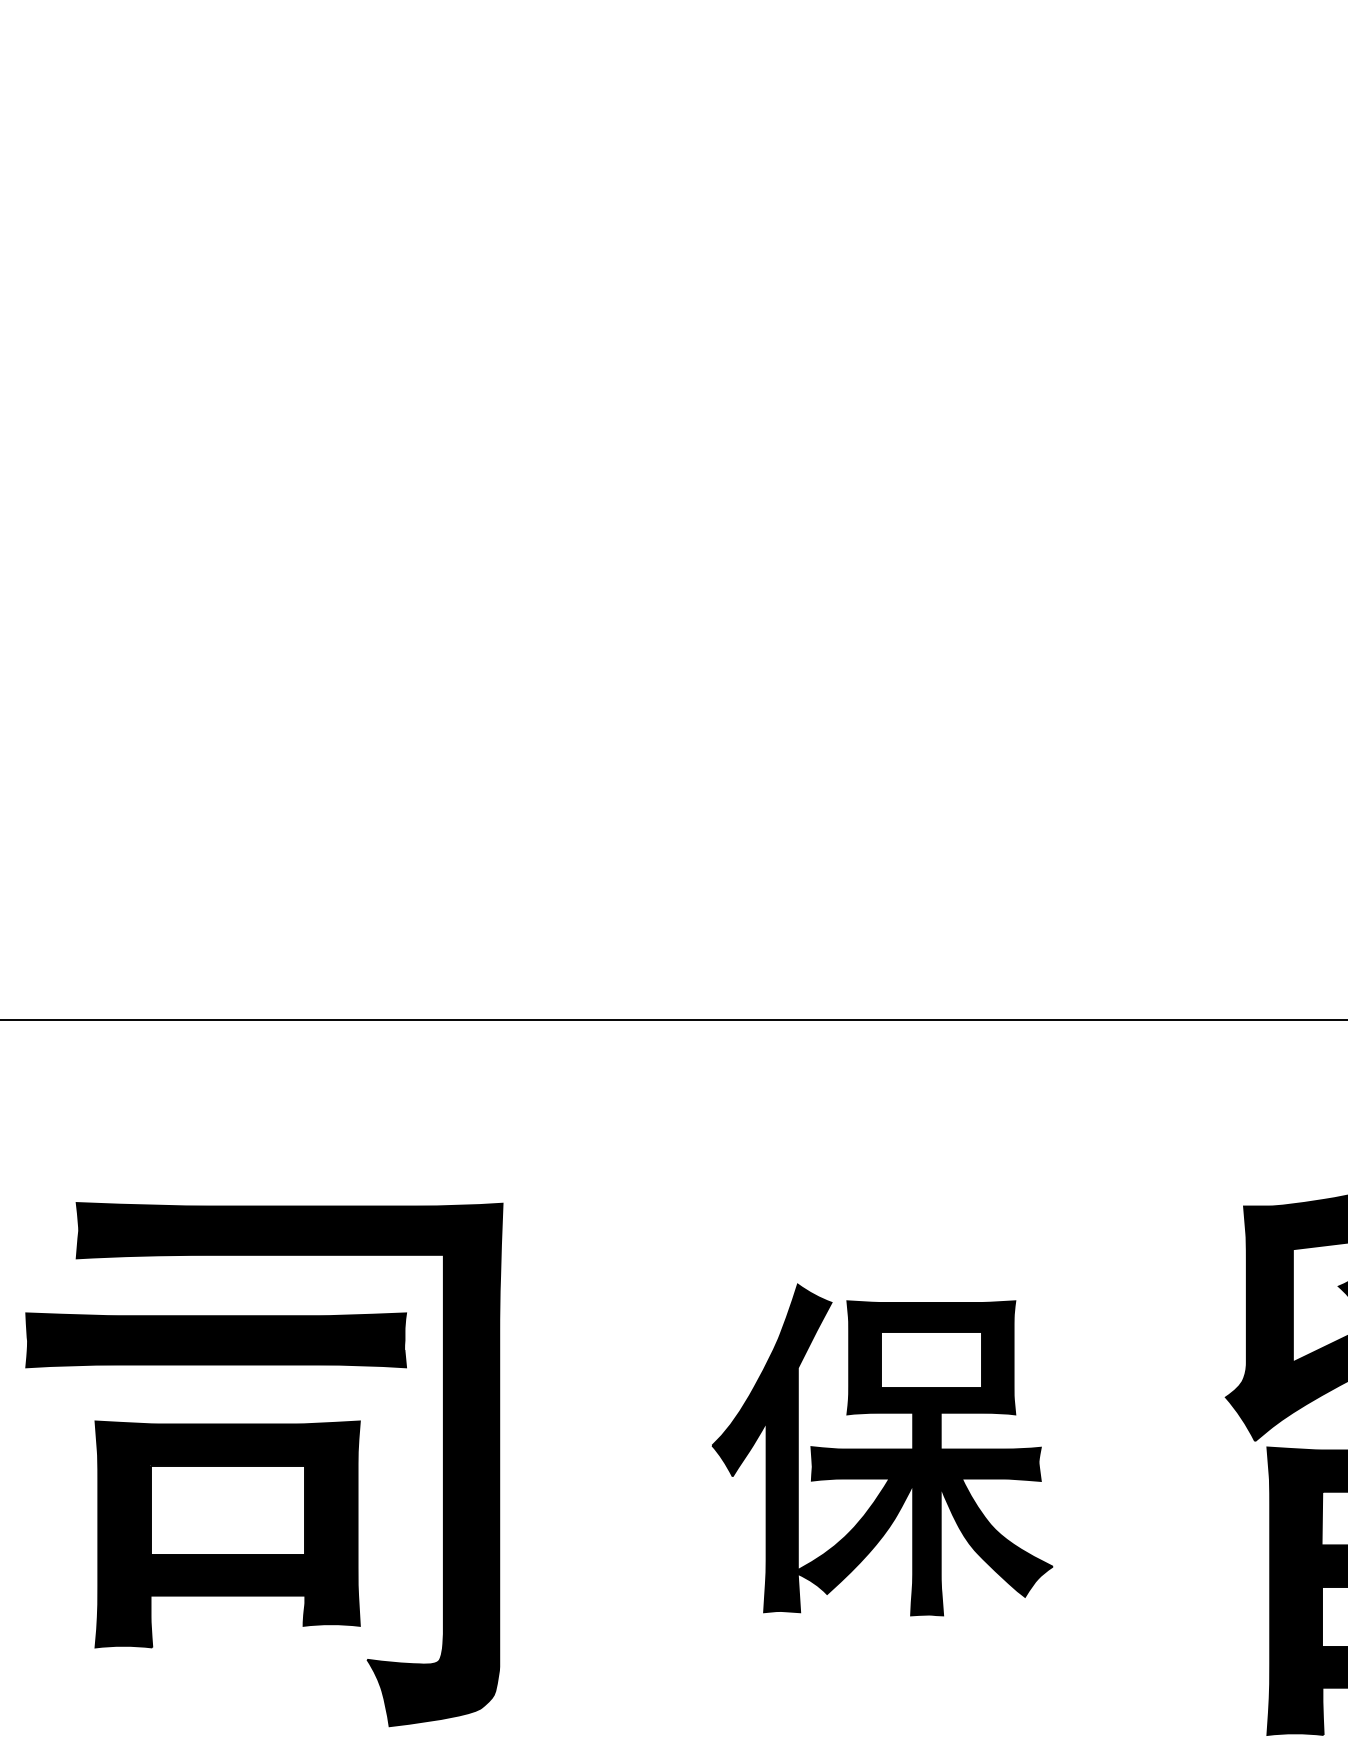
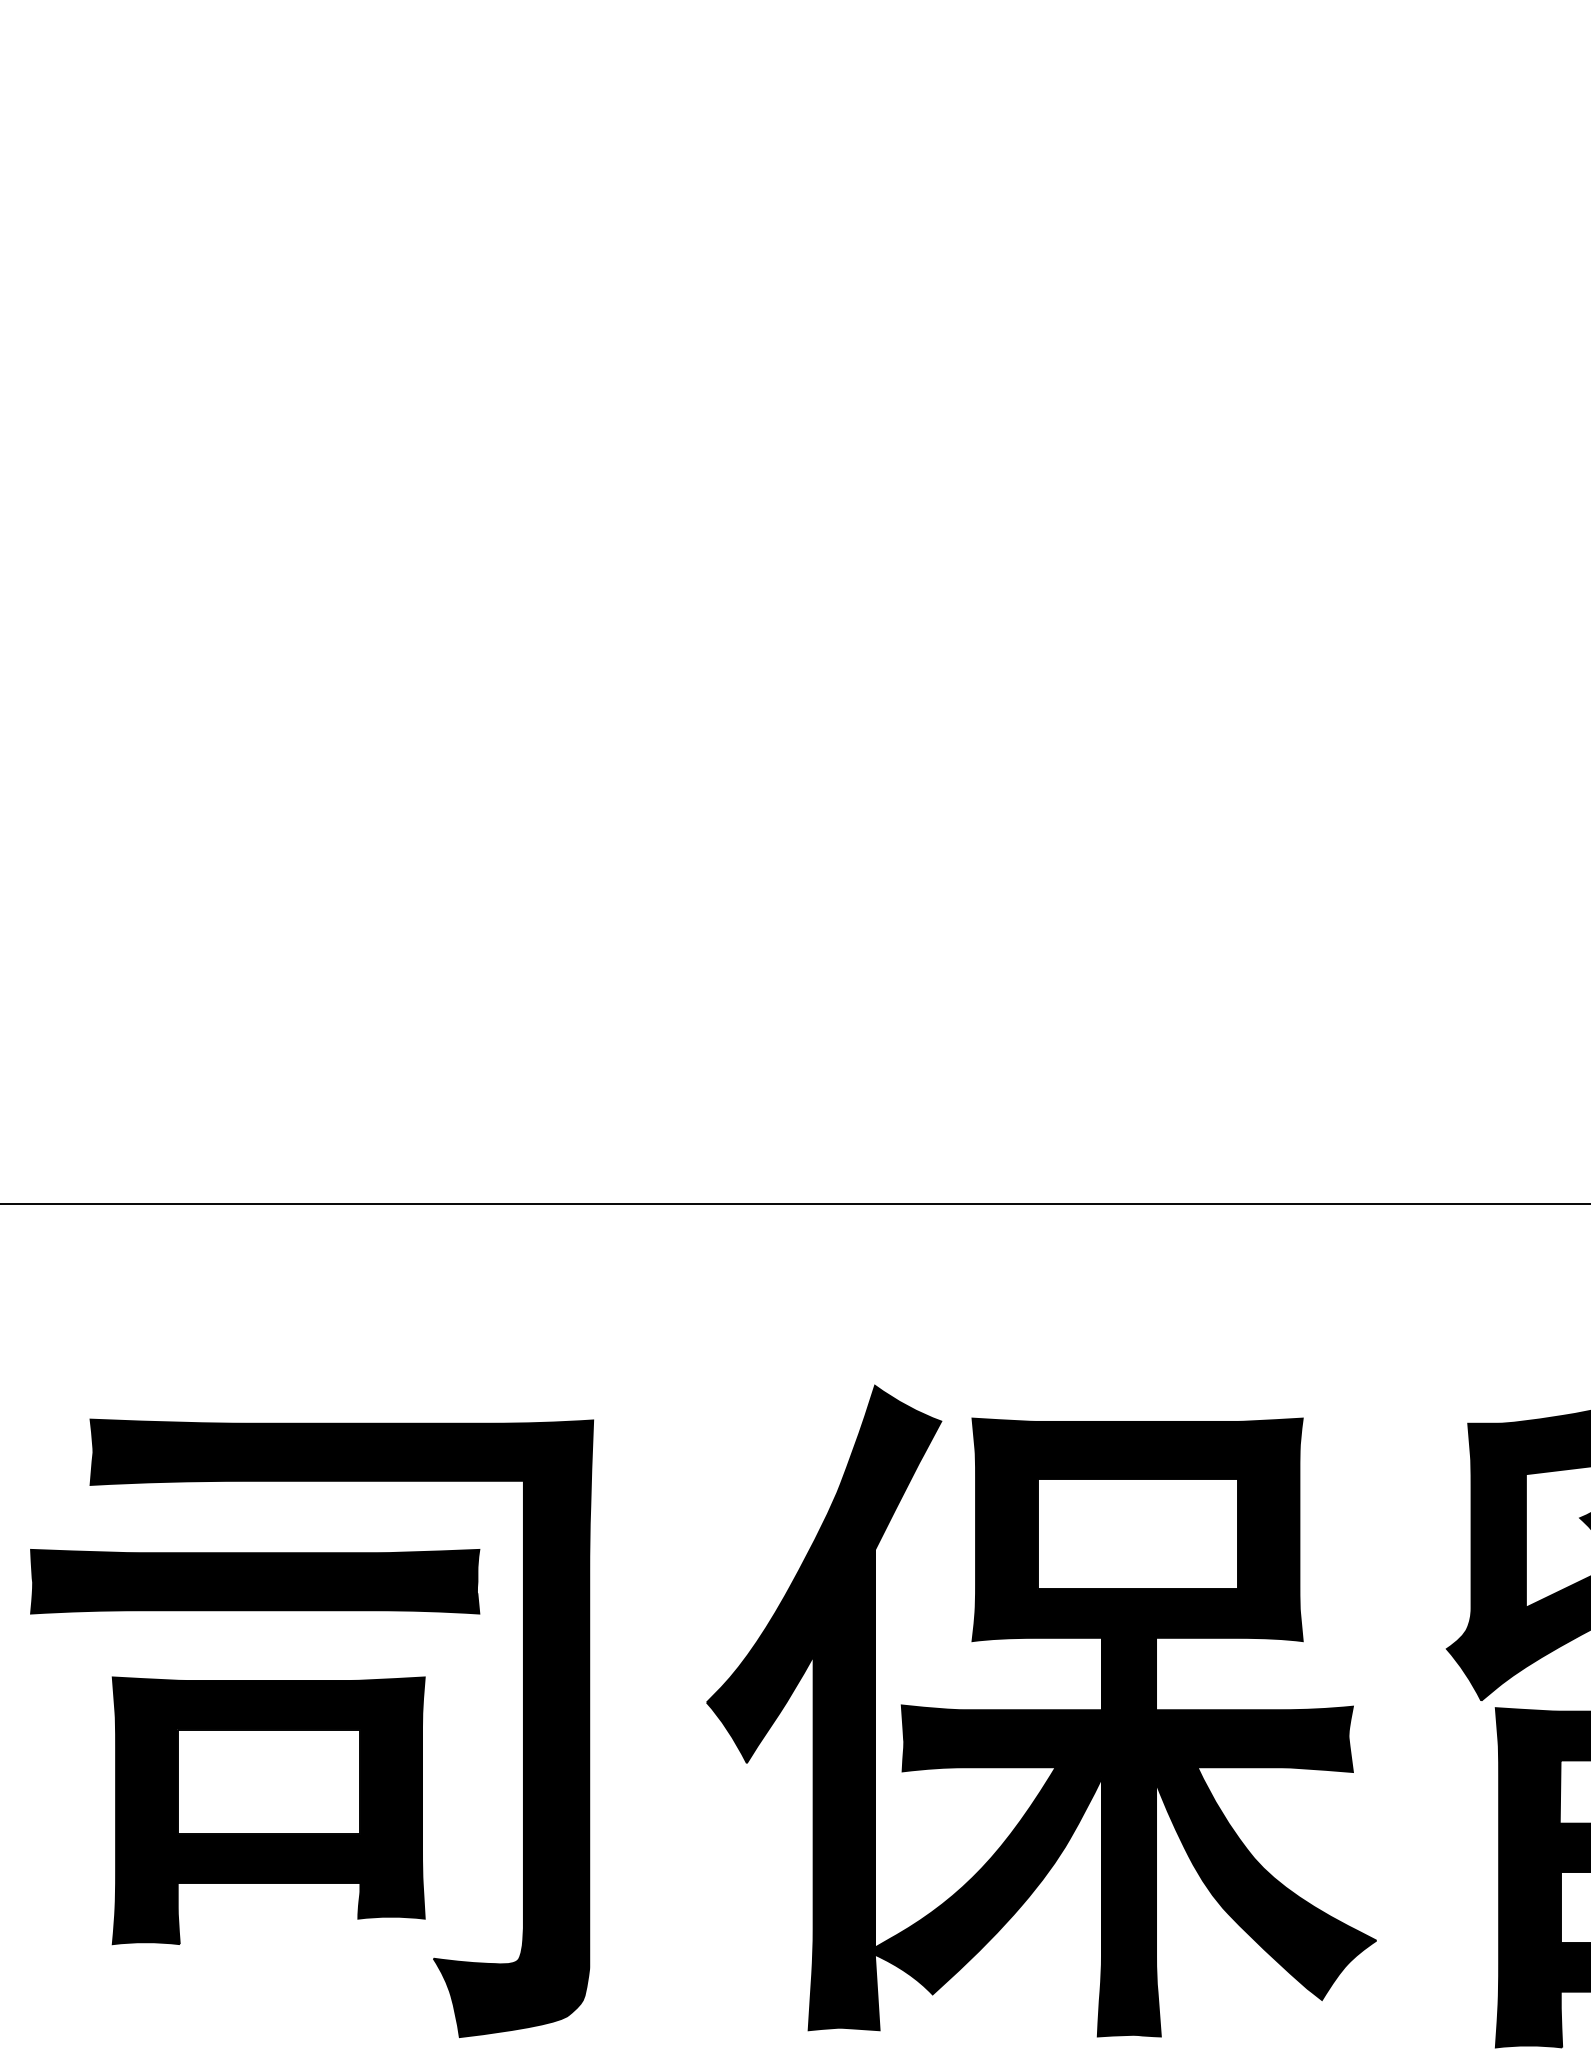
part: (882, 1449) -> (1041, 1710), size x1.67

